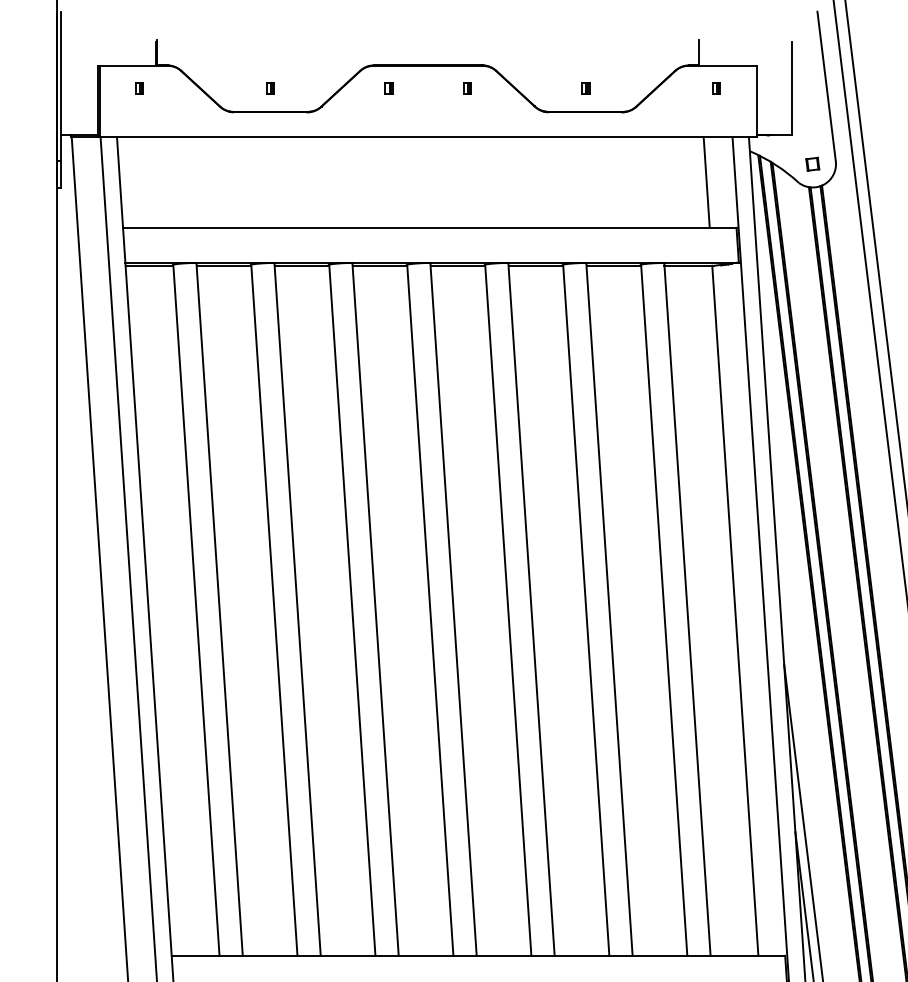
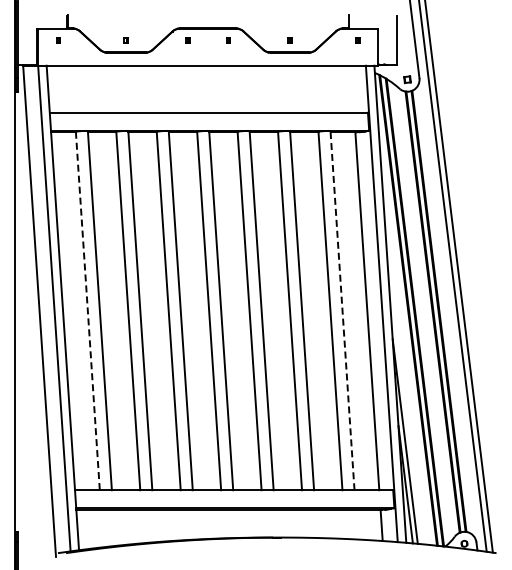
line: (706, 181) -> (352, 88), removed
line: (687, 609) -> (342, 310), solid -> dashed
line: (195, 611) -> (87, 311), solid -> dashed

